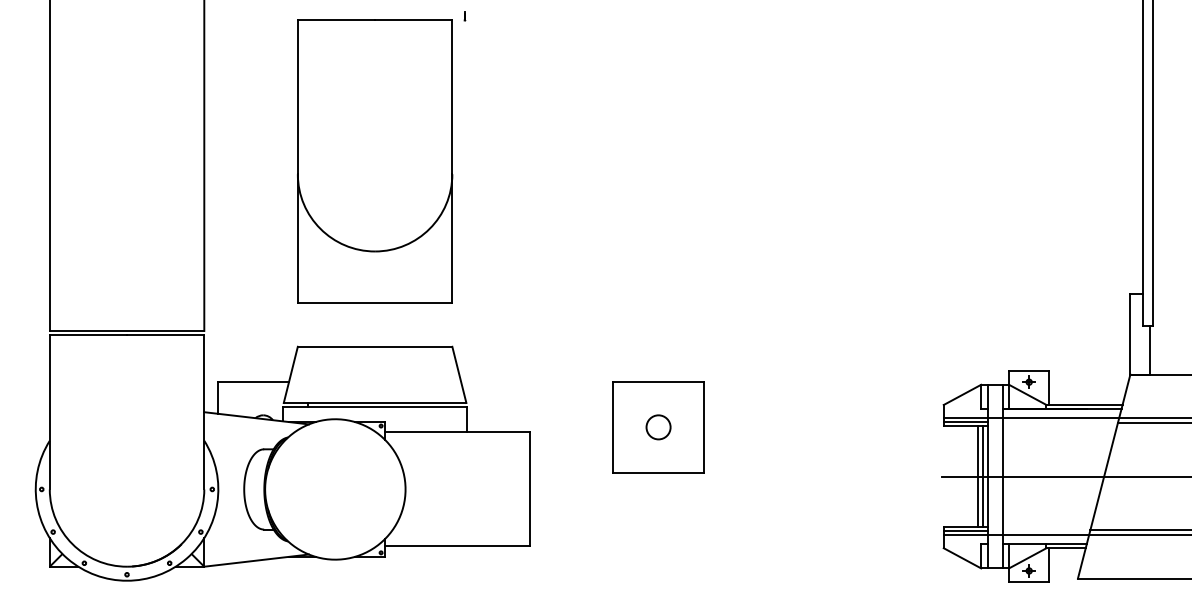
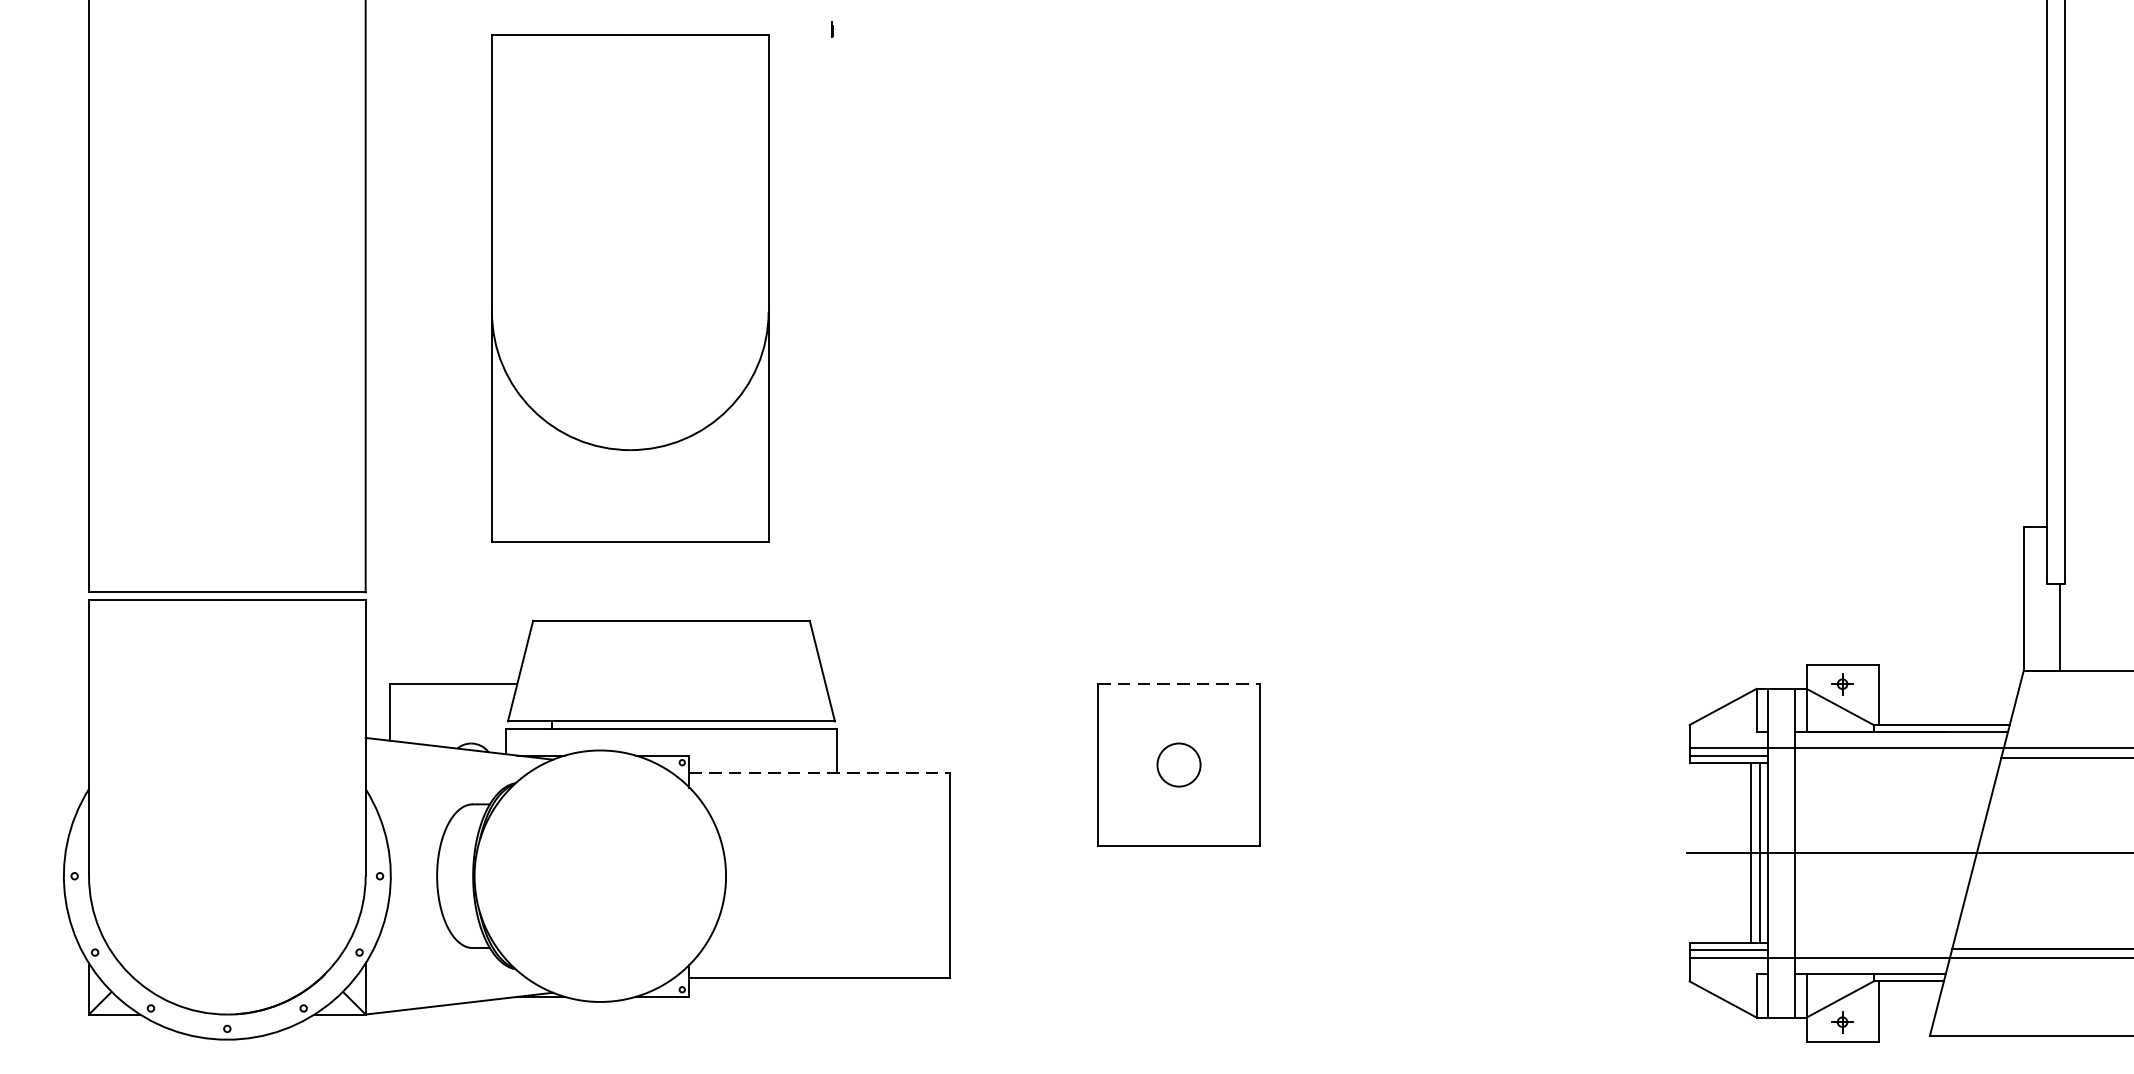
part: (375, 161) -> (631, 289), moved
line: (659, 382) -> (1180, 684), solid -> dashed
line: (457, 432) -> (819, 774), solid -> dashed

